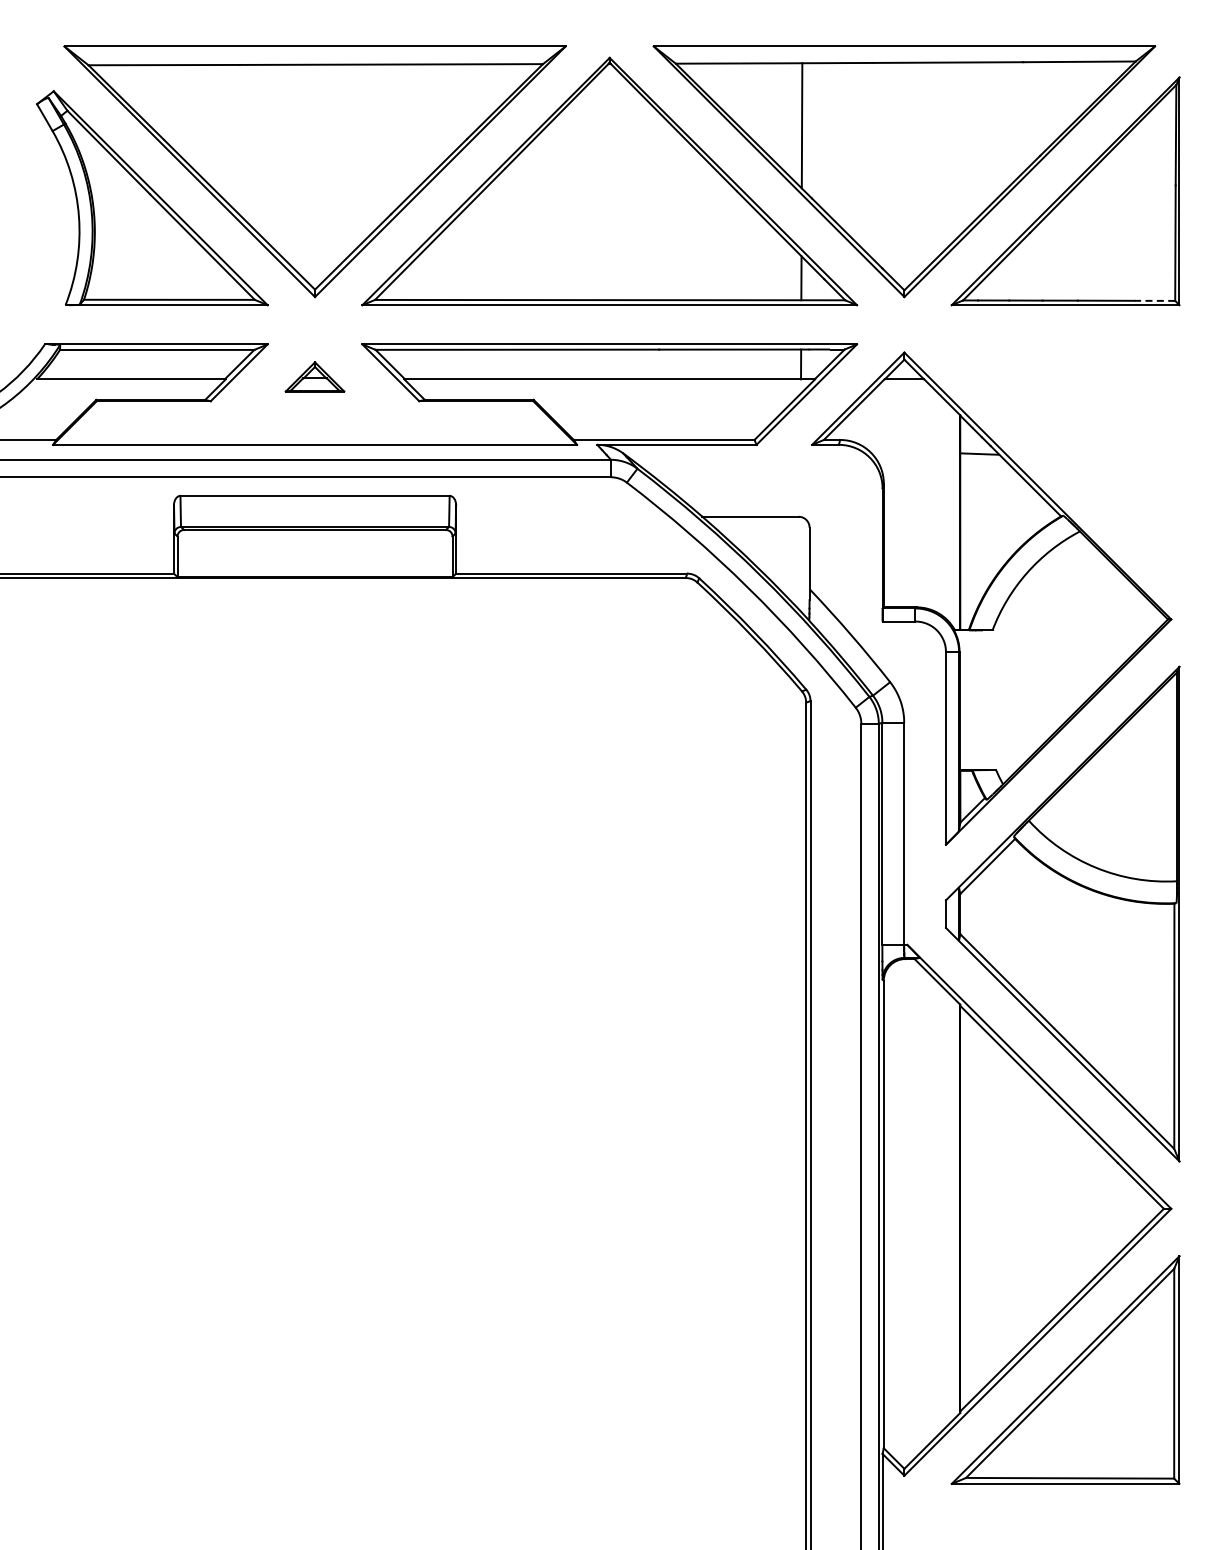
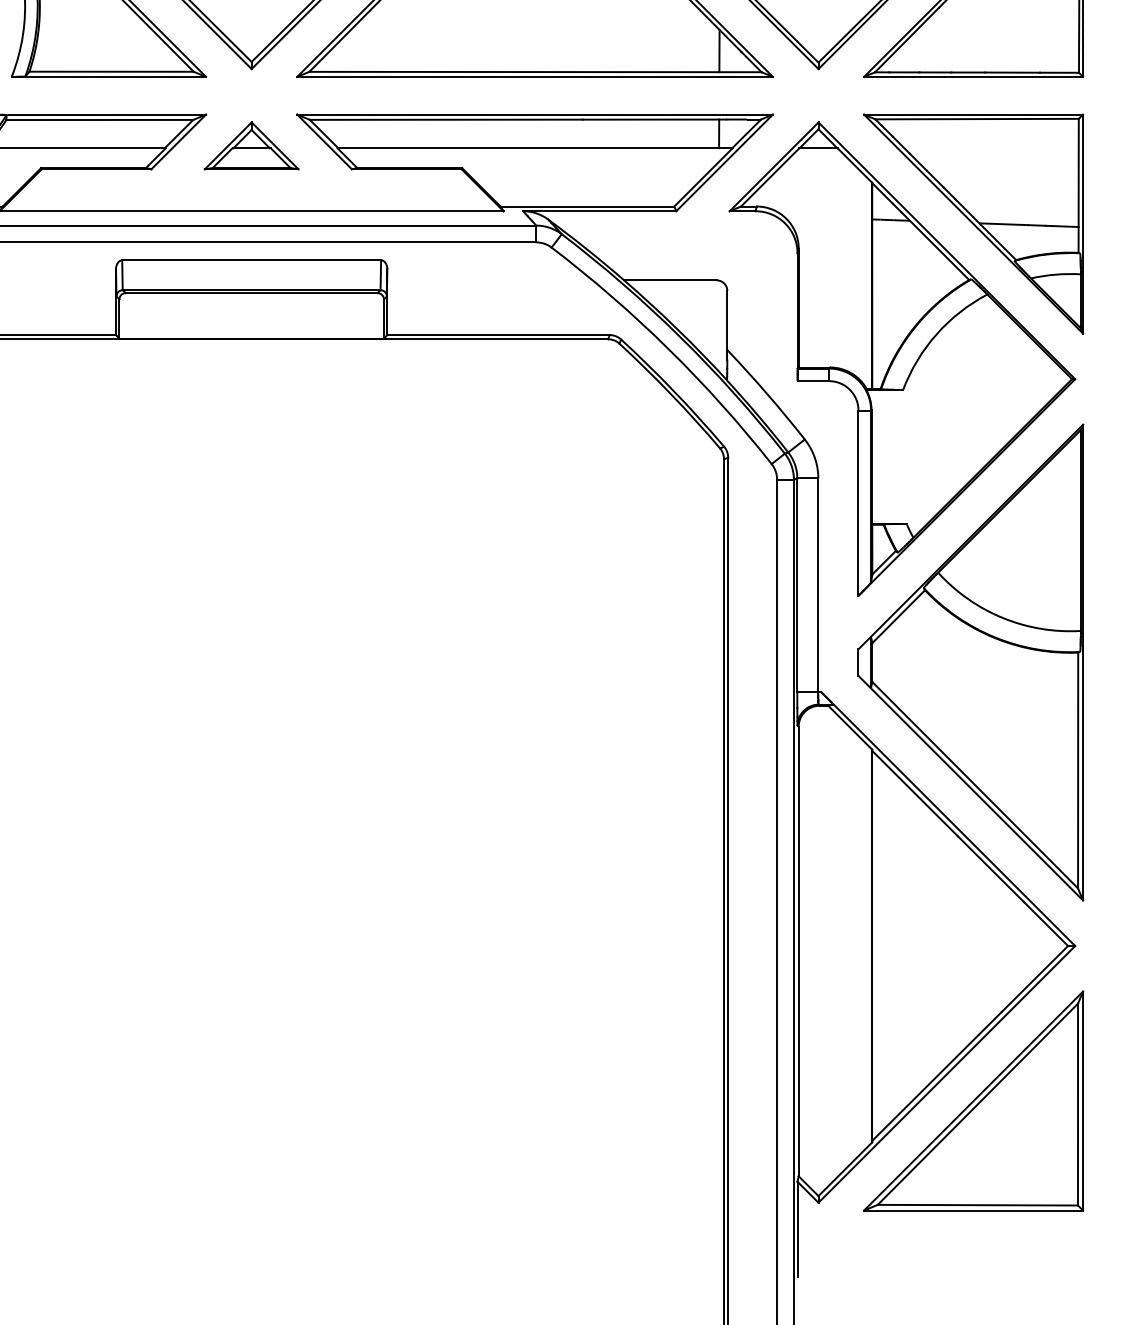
line: (1154, 300) -> (1059, 72), dashed -> solid
part: (314, 376) -> (251, 145), size x1.67
part: (1065, 458) -> (973, 224), added

